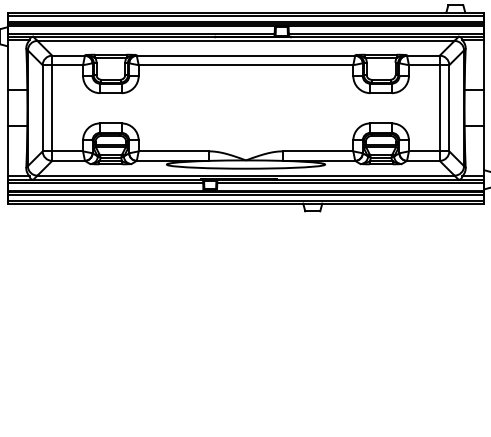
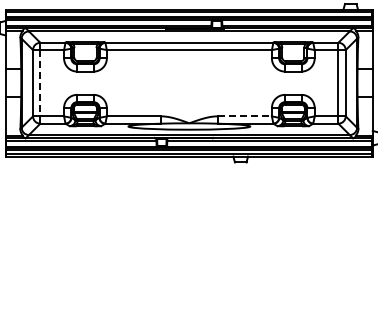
line: (52, 108) -> (40, 83), solid -> dashed
line: (318, 151) -> (245, 116), solid -> dashed

